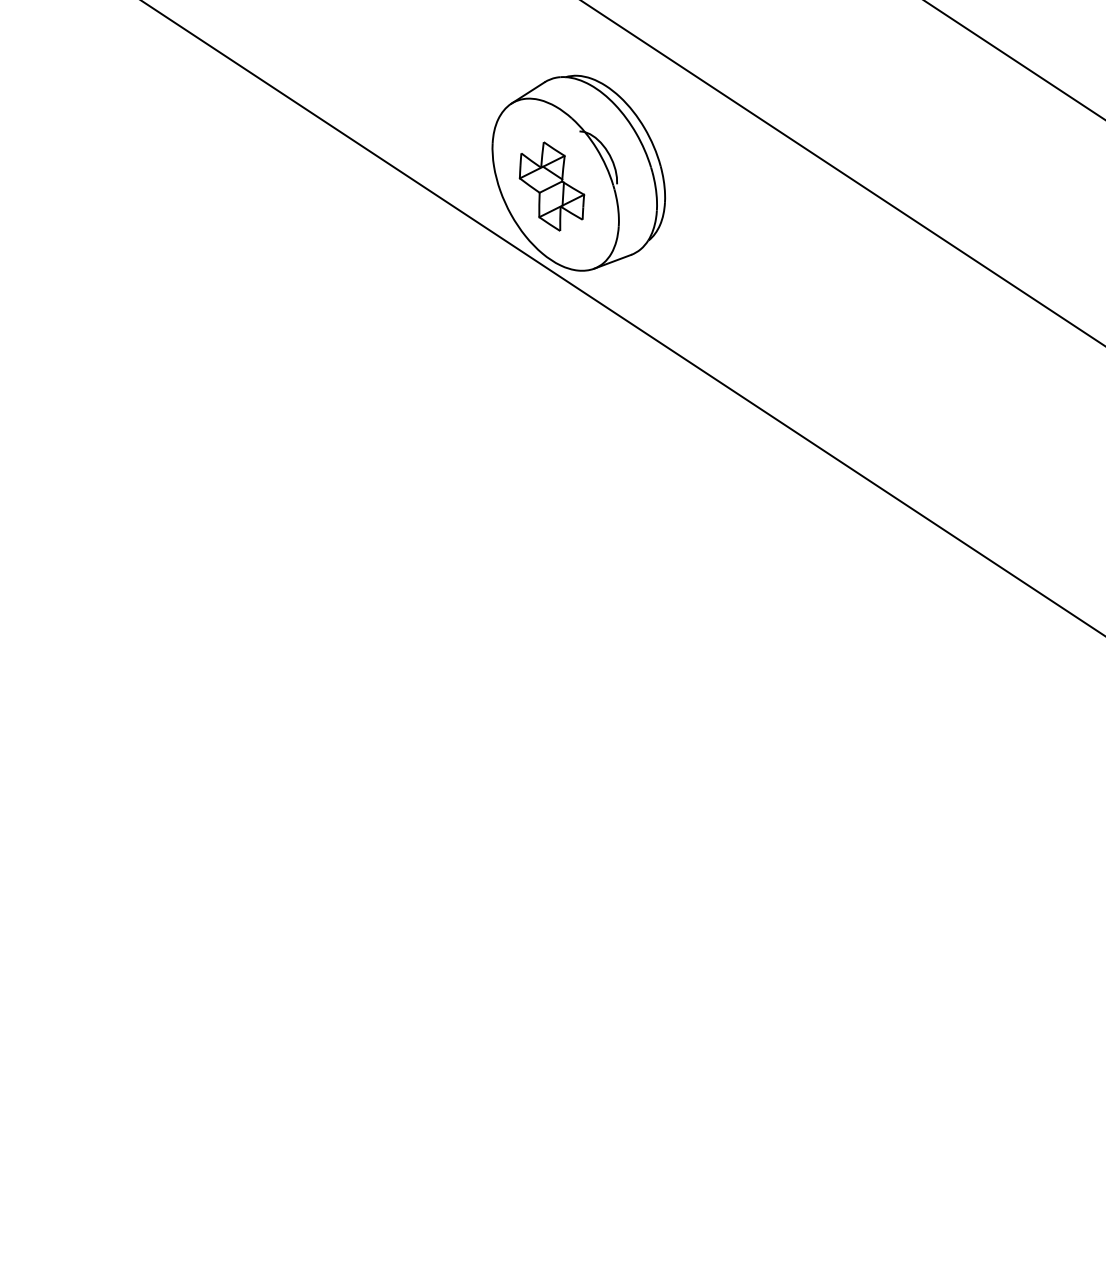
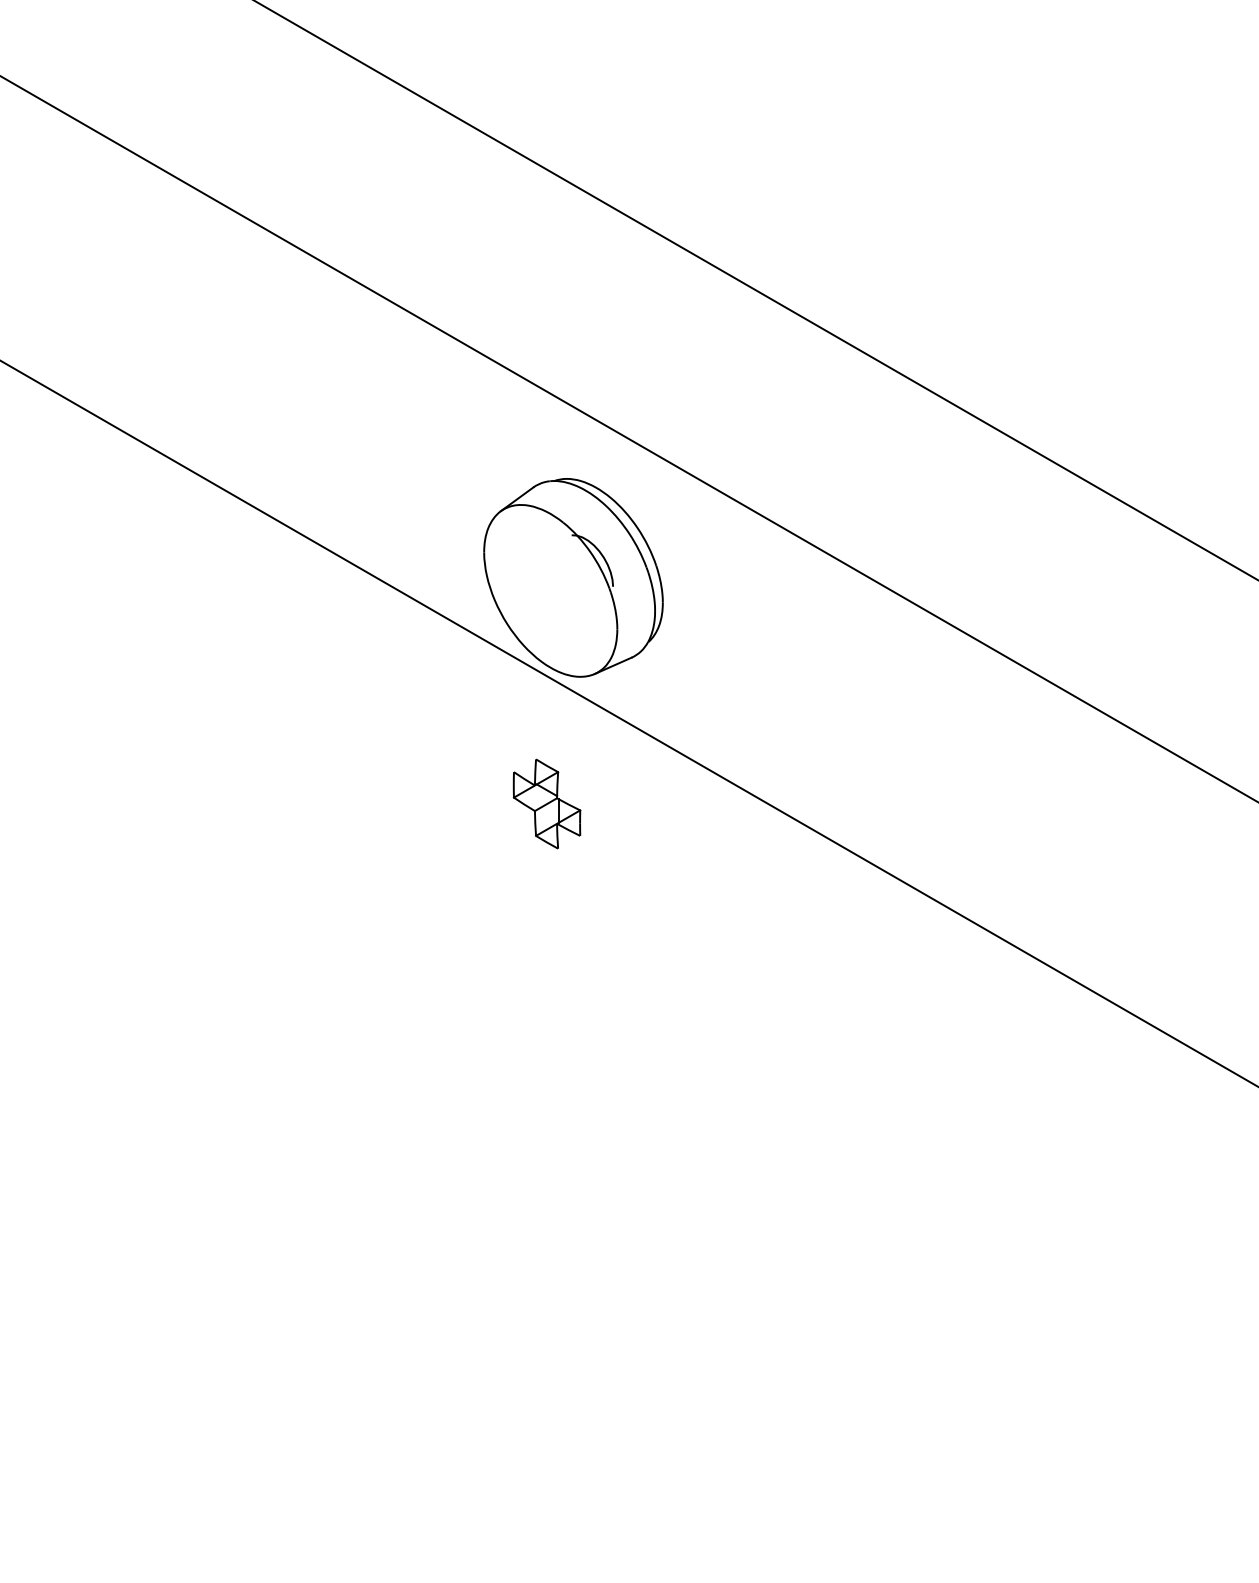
part: (551, 186) -> (546, 803), moved

